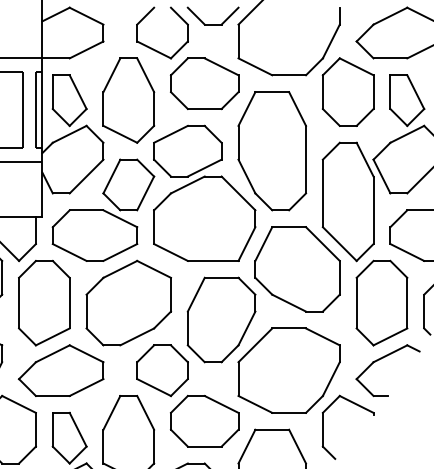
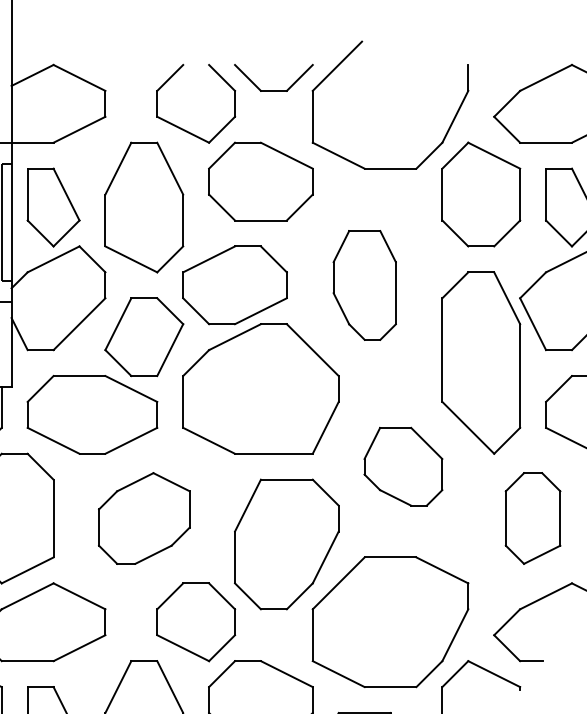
part: (272, 151) -> (364, 285), size x0.6
part: (297, 269) -> (403, 466), size x0.6
part: (128, 302) -> (143, 517), size x0.7
part: (381, 302) -> (532, 517), size x0.7

